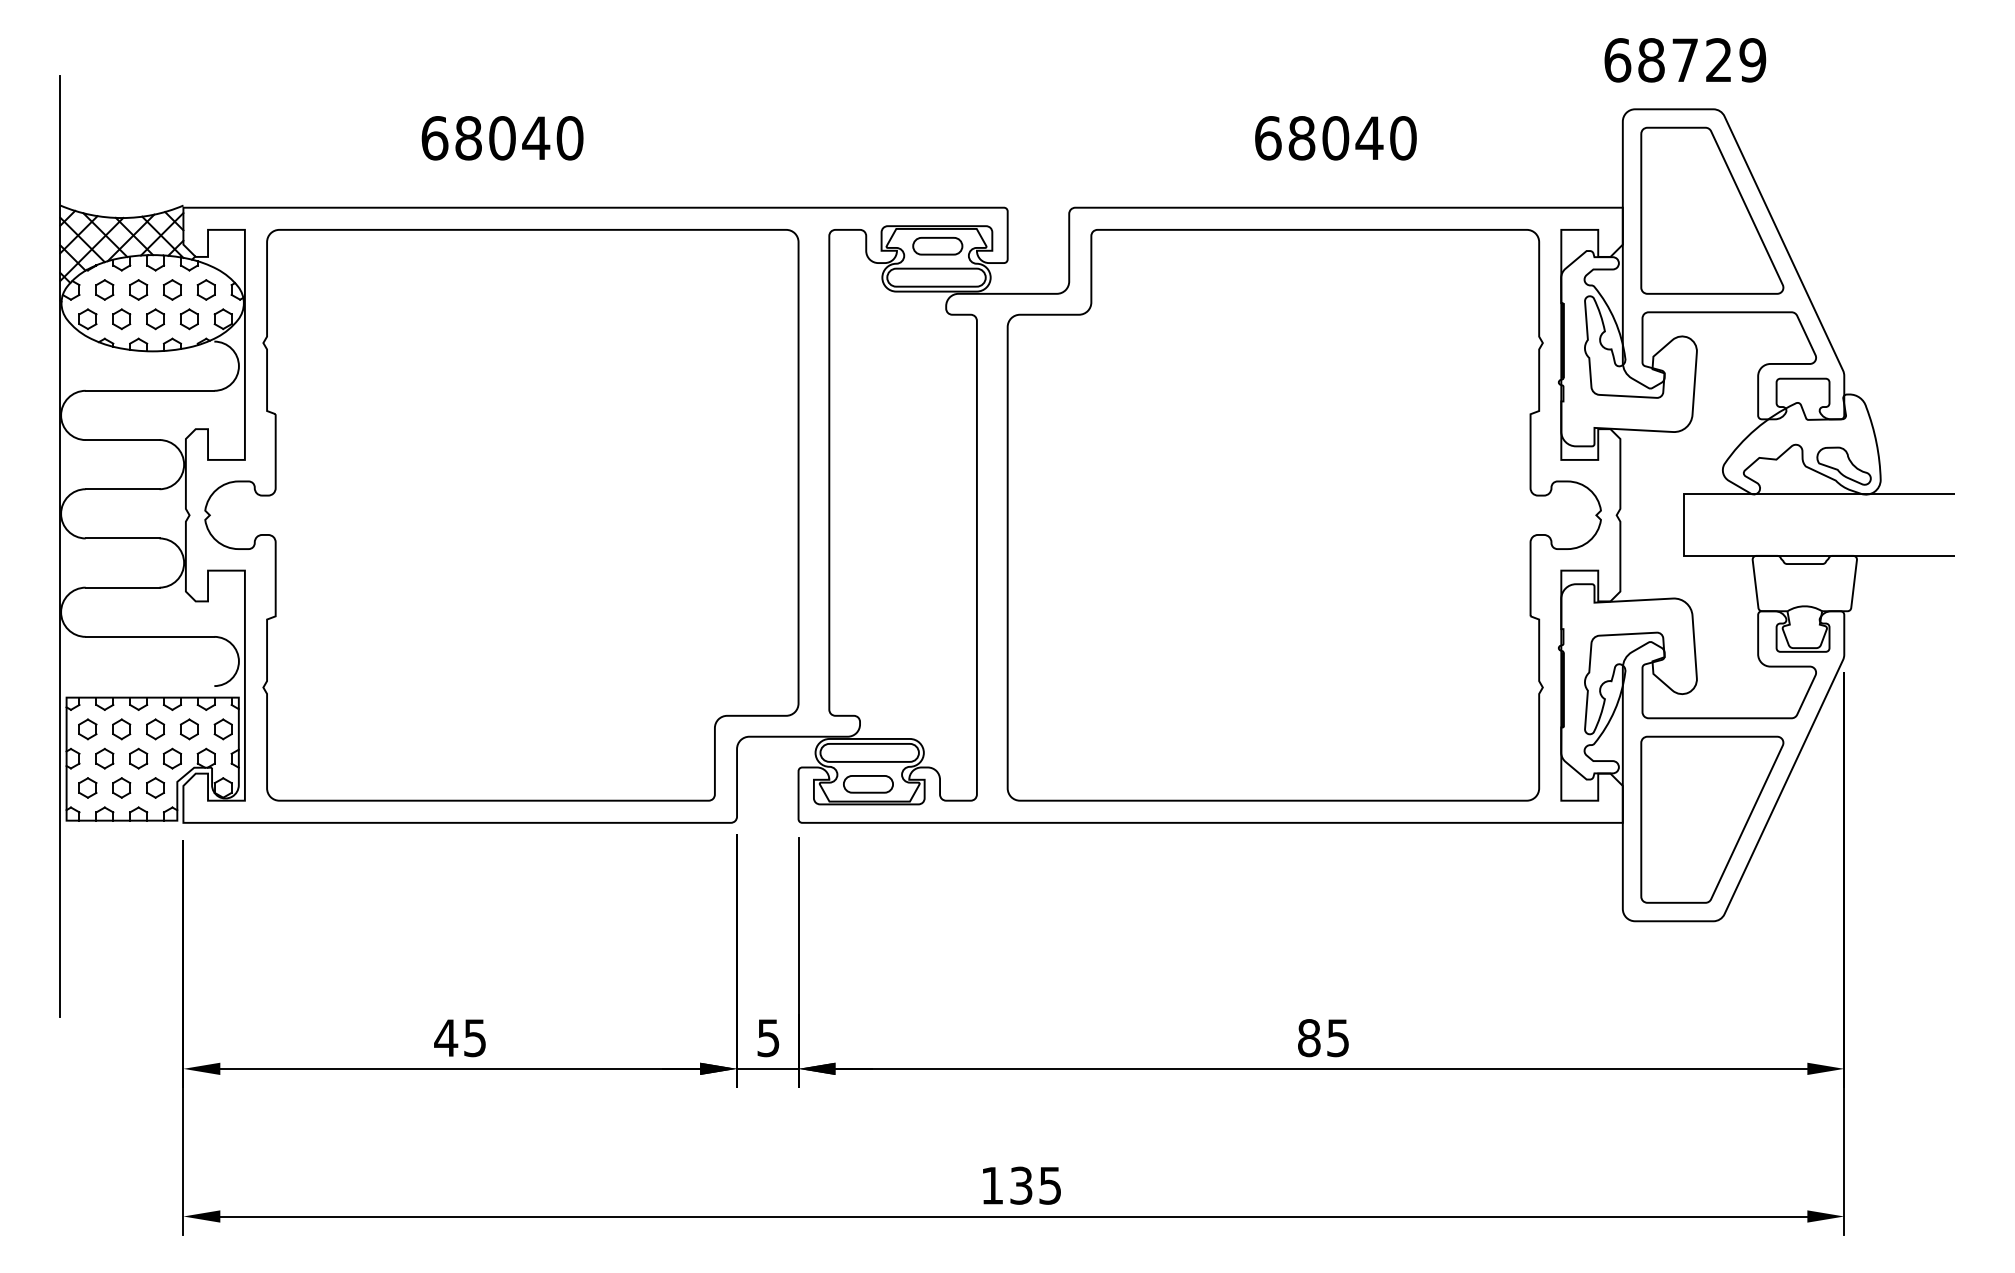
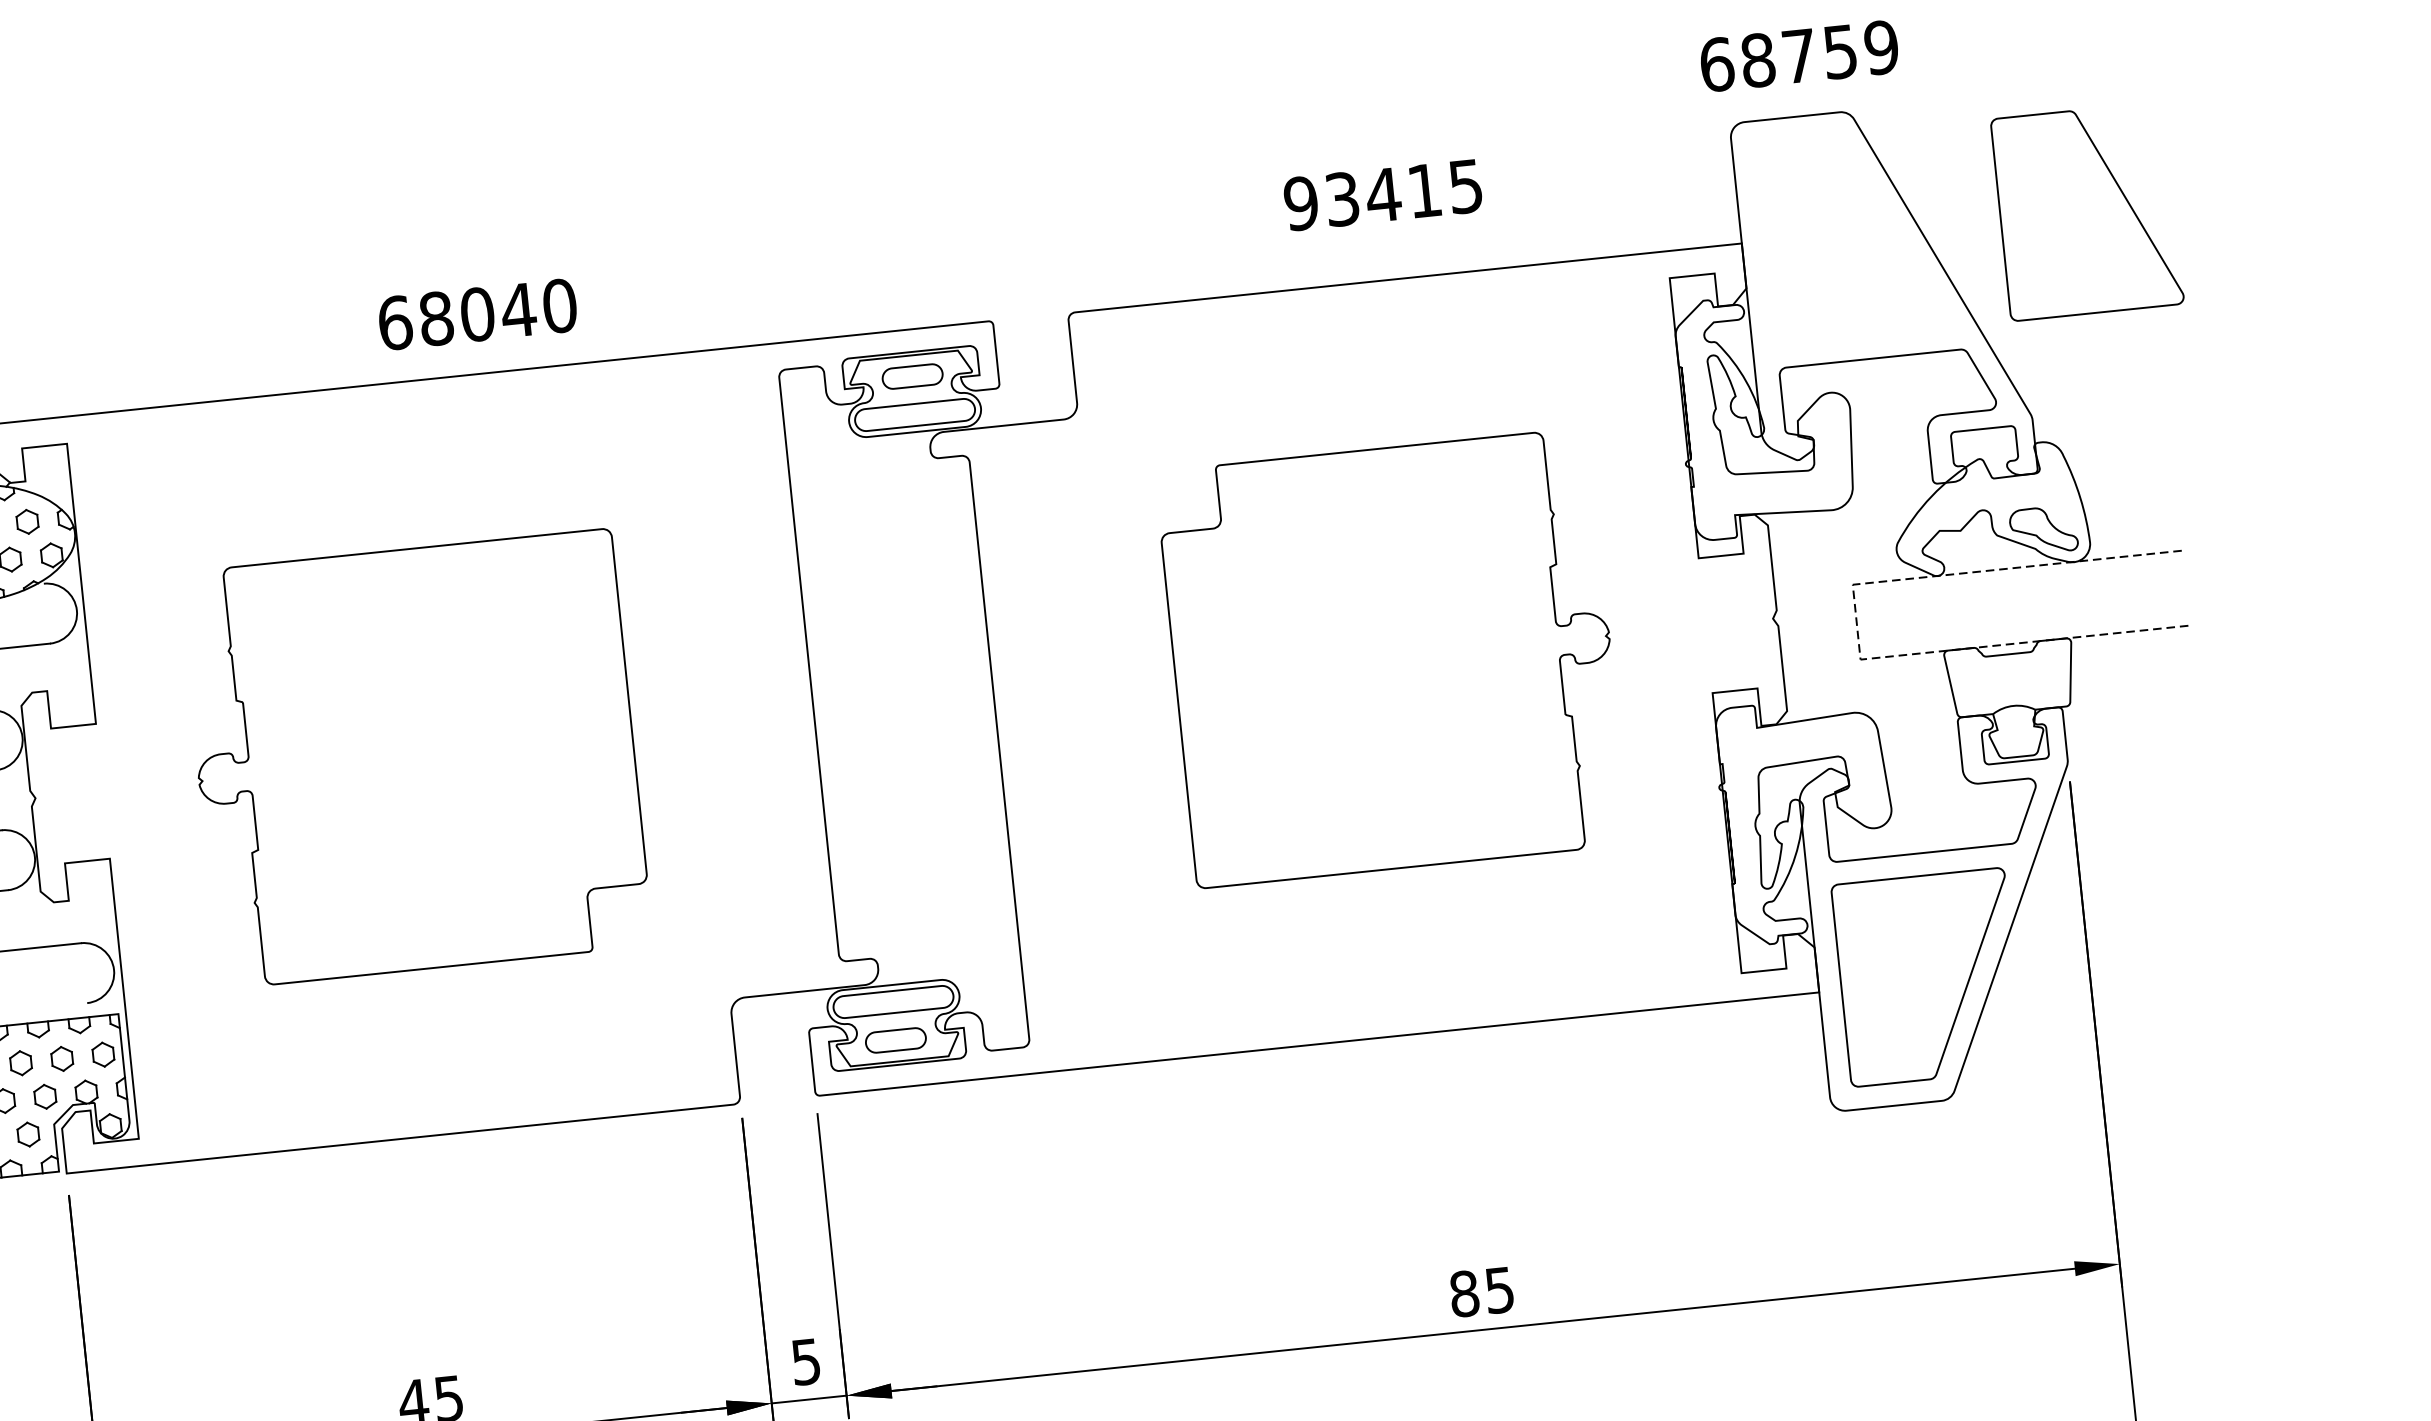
text: (1718, 60) -> (1839, 52), 68729 -> 68759
text: (502, 138) -> (477, 314), moved
text: (1335, 138) -> (1383, 195), 68040 -> 93415
part: (1712, 210) -> (2087, 211), moved
part: (501, 515) -> (415, 759), size x0.6
part: (1303, 515) -> (1391, 658), size x0.6
line: (1684, 525) -> (1856, 622), solid -> dashed

